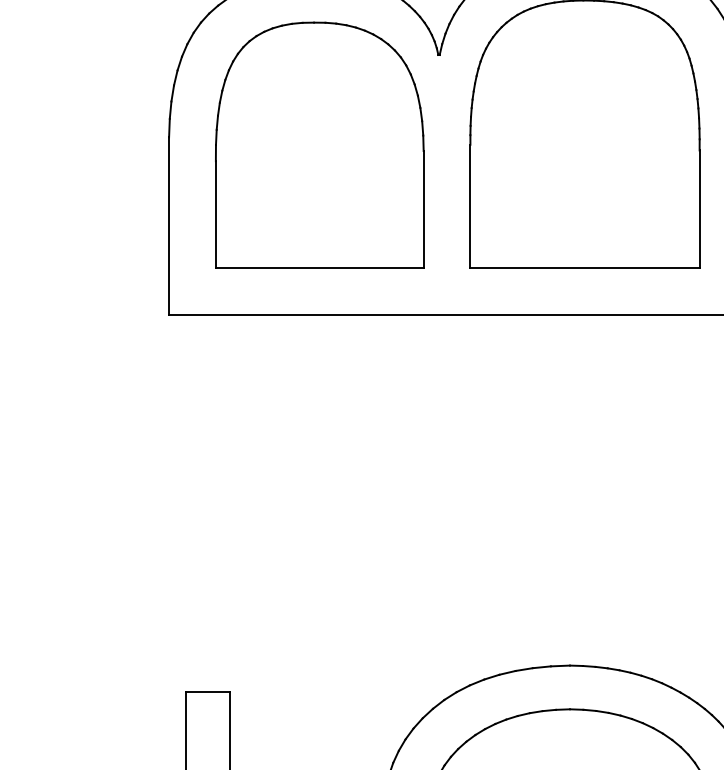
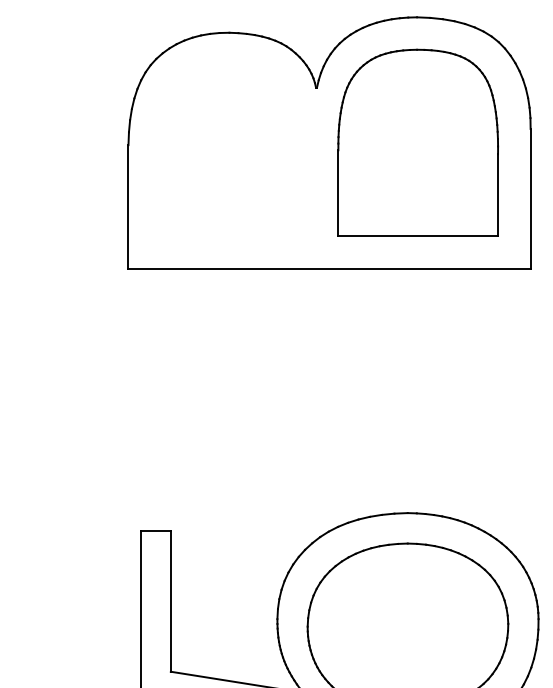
part: (319, 145) -> (233, 150), removed

